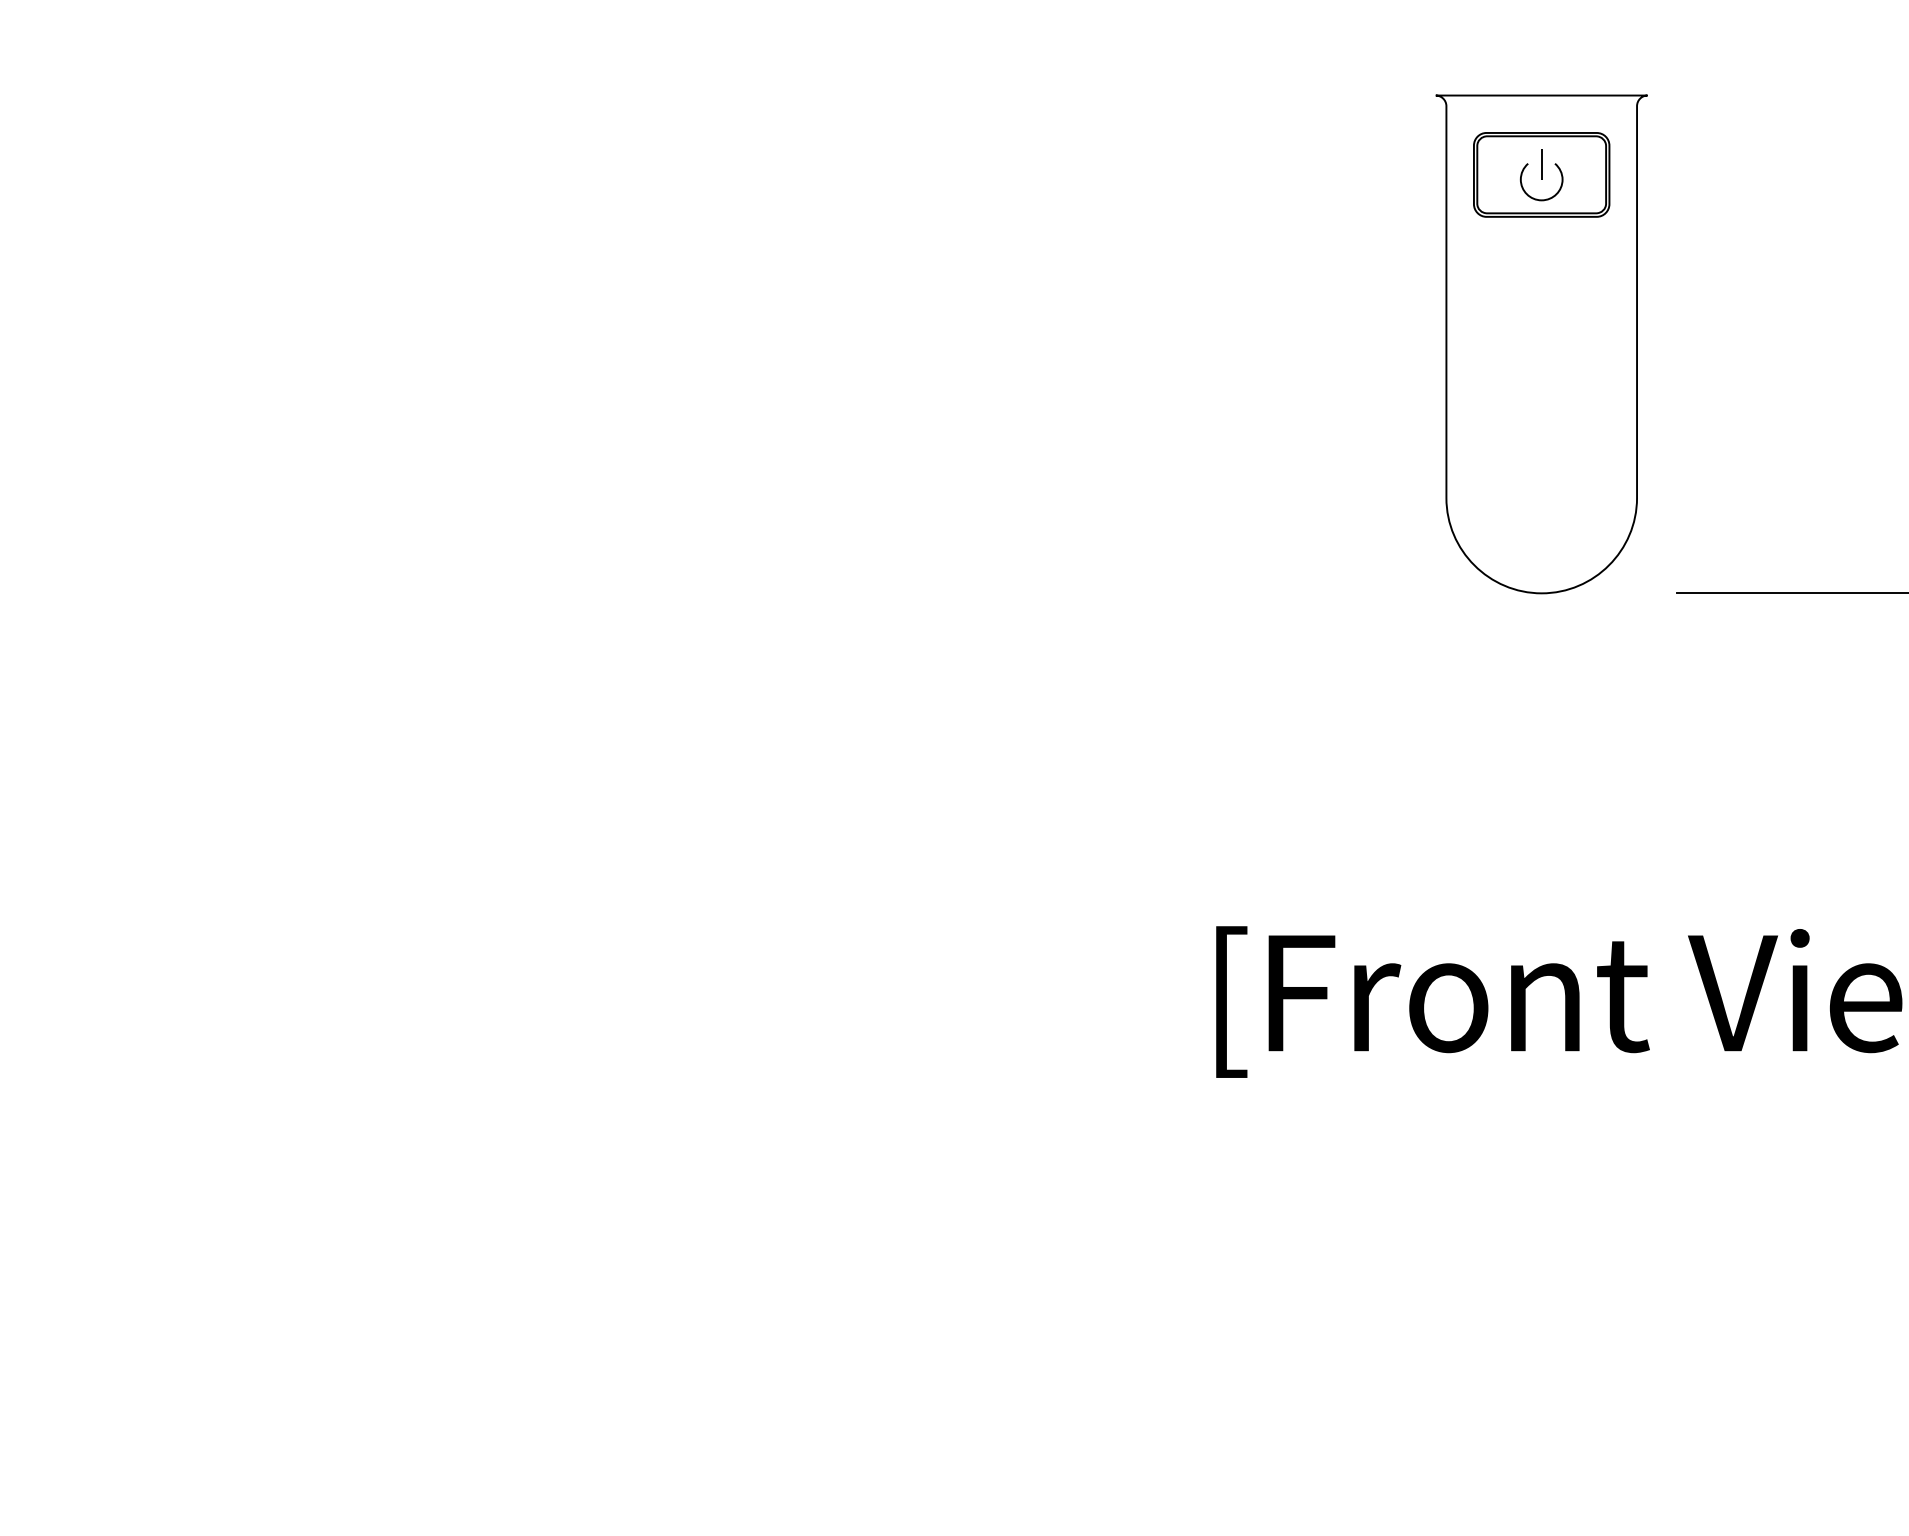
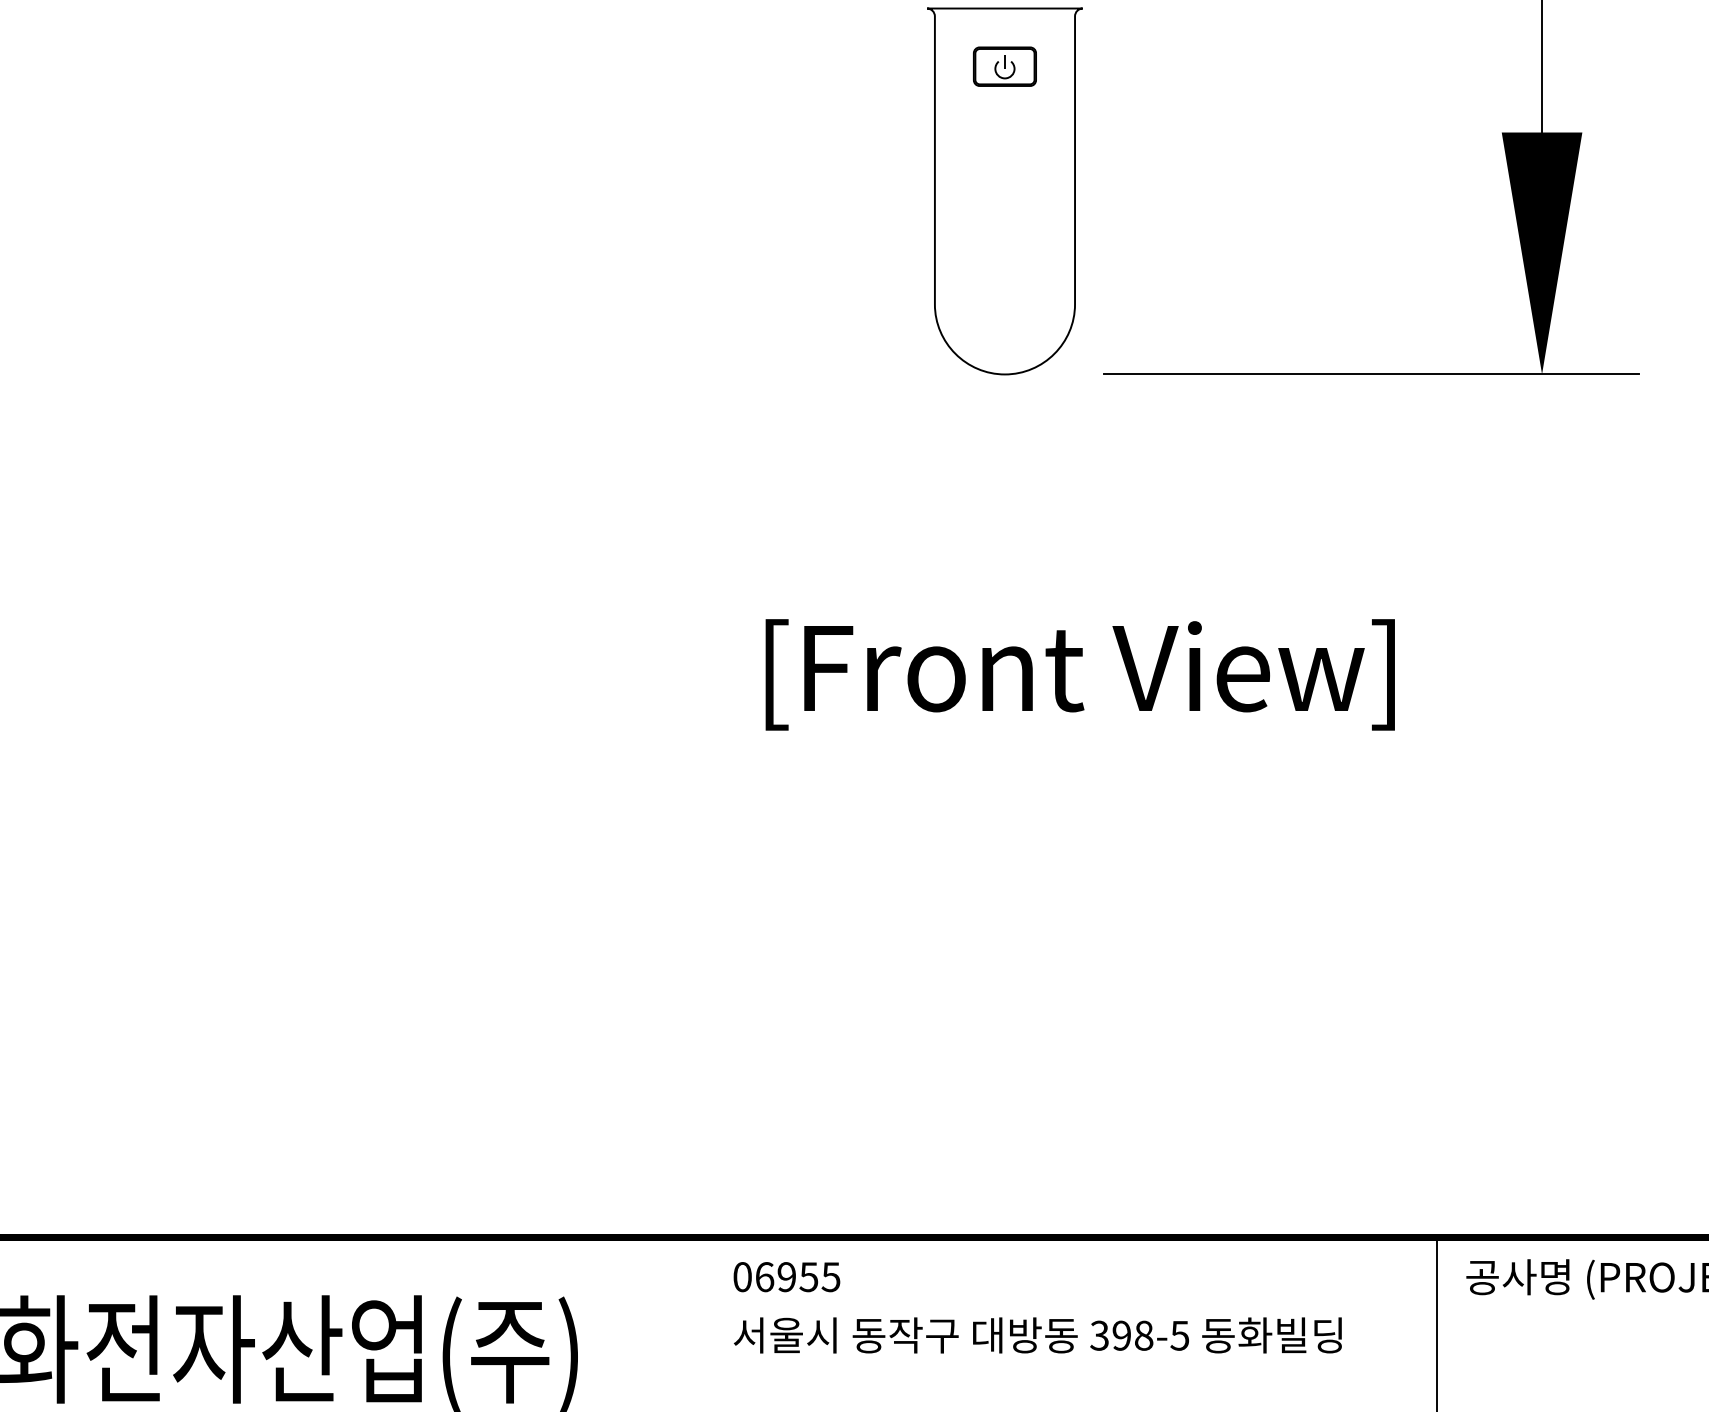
part: (1541, 174) -> (1004, 66), size x0.62

